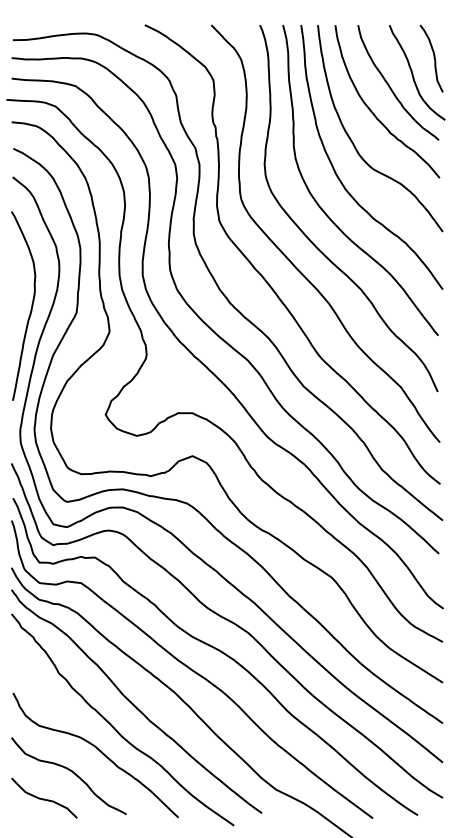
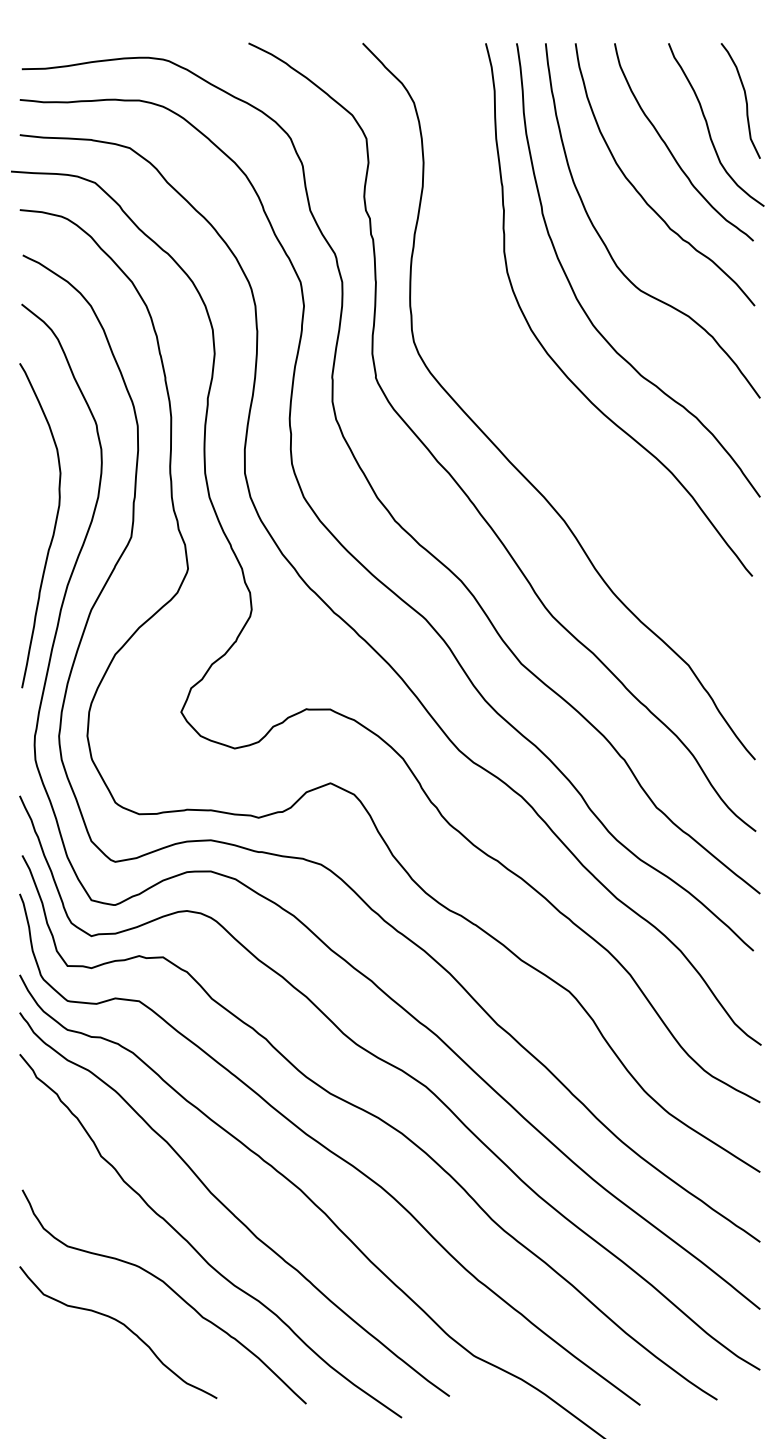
curve: (313, 242) -> (538, 416), removed
curve: (44, 798) -> (76, 1371), removed

